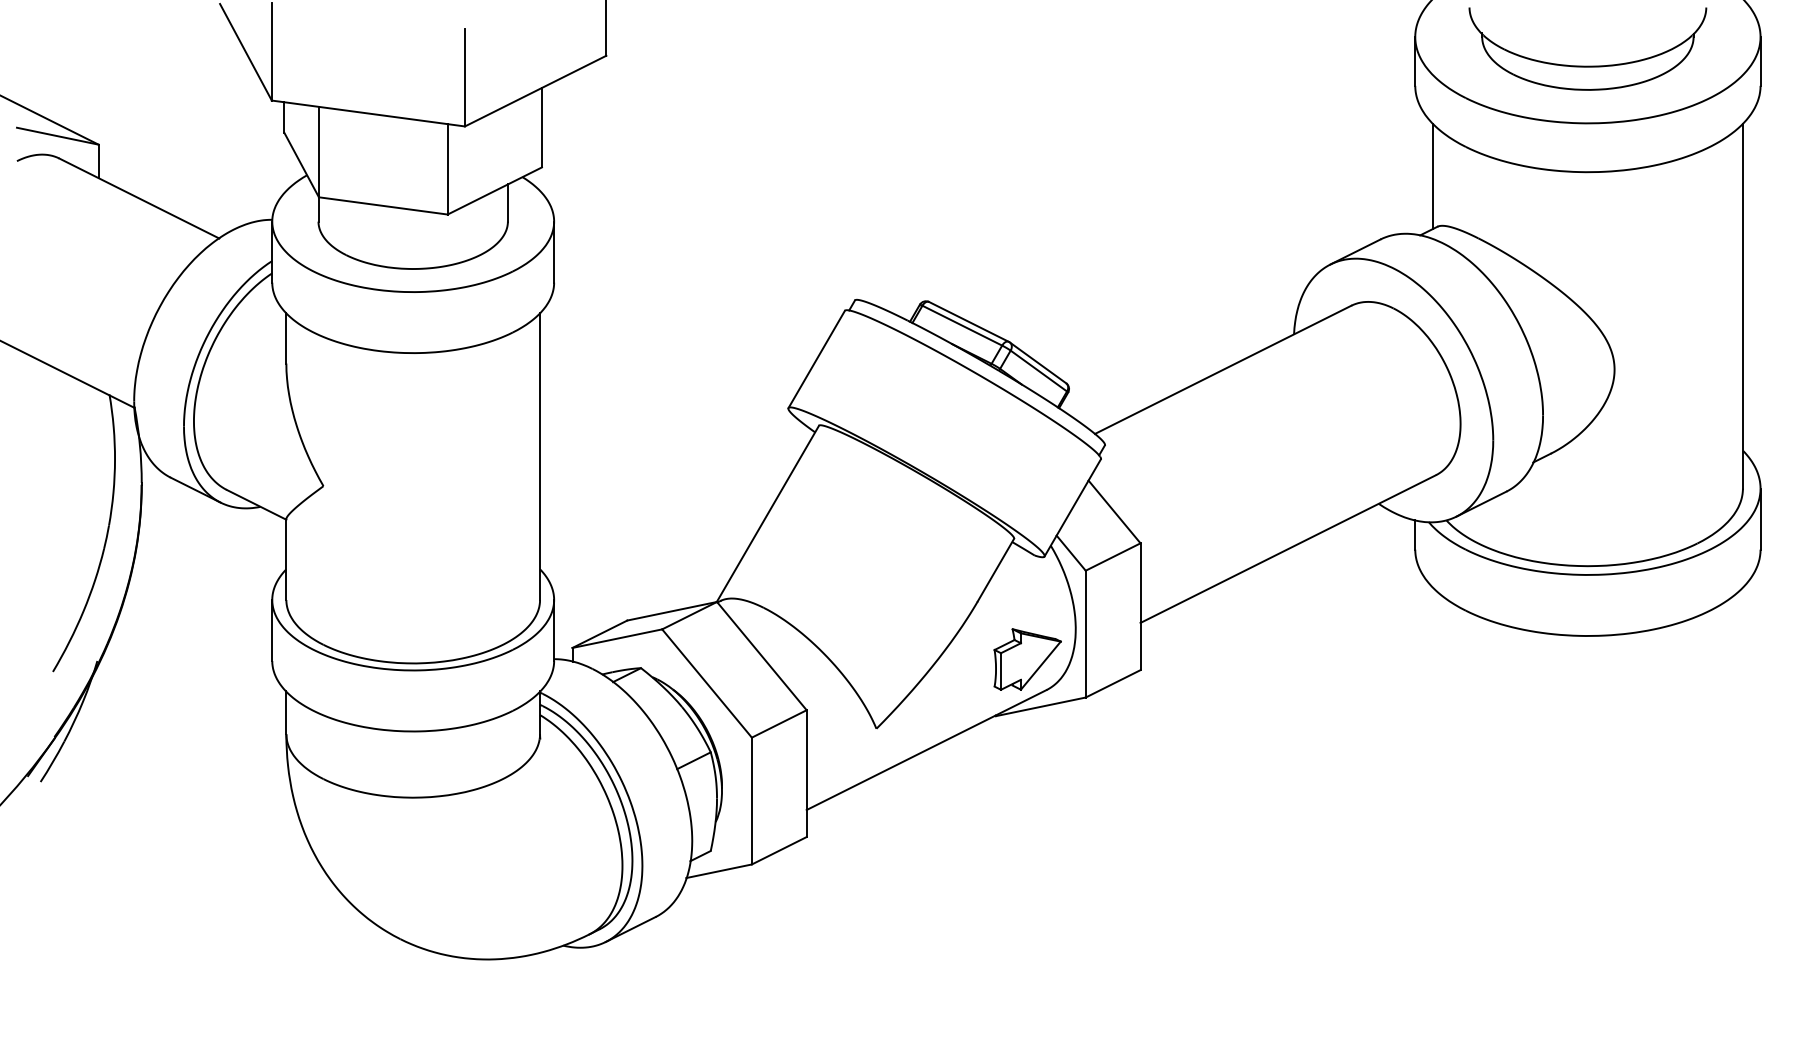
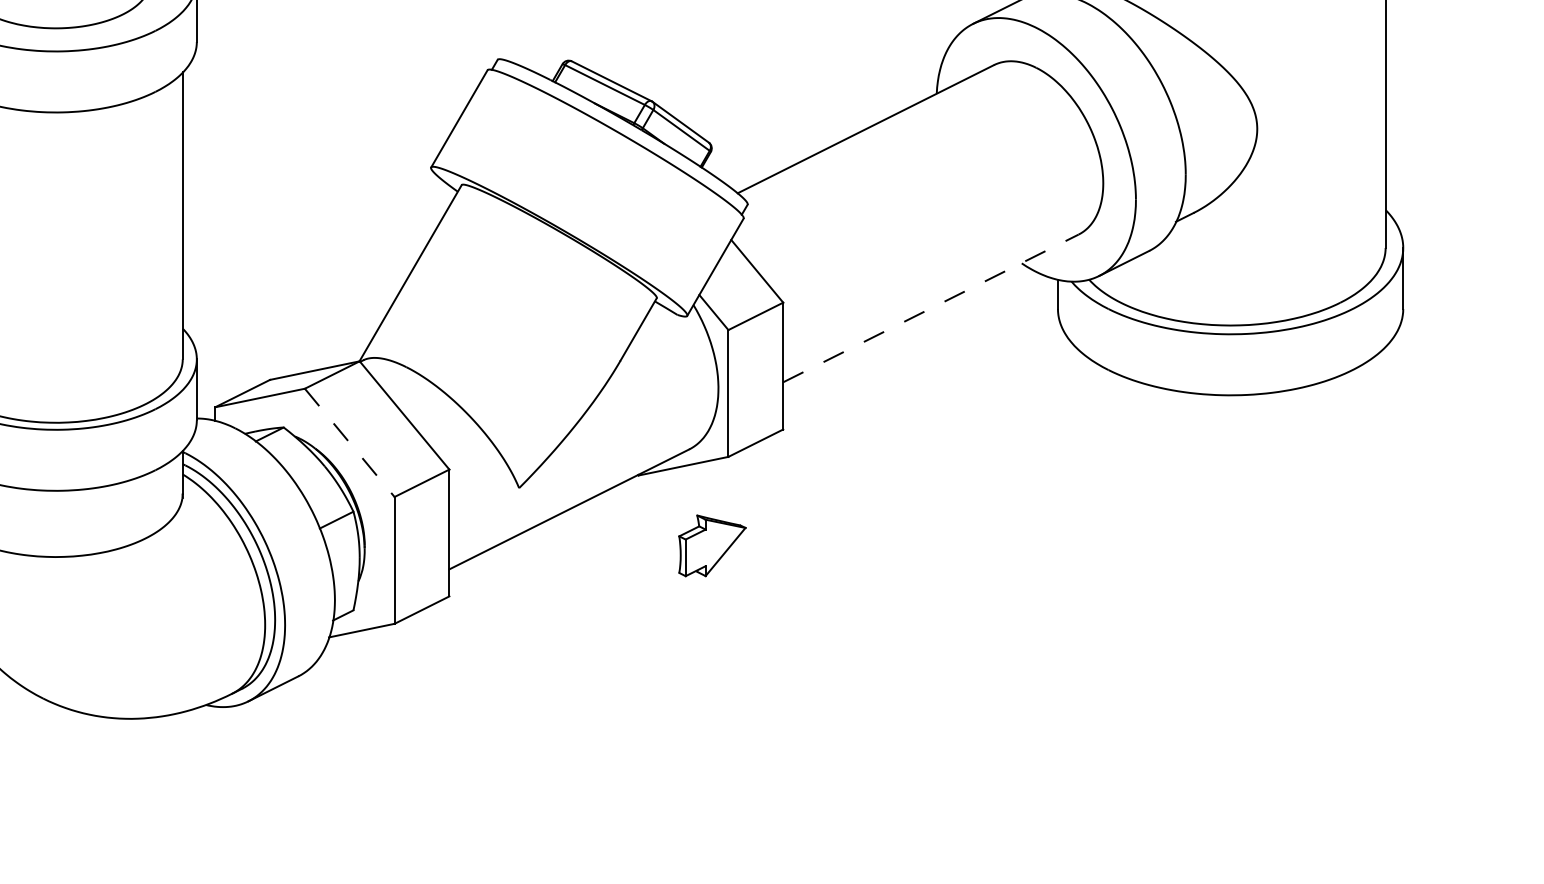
line: (1288, 548) -> (931, 307), solid -> dashed
part: (1027, 659) -> (712, 545), moved
line: (707, 683) -> (350, 442), solid -> dashed

